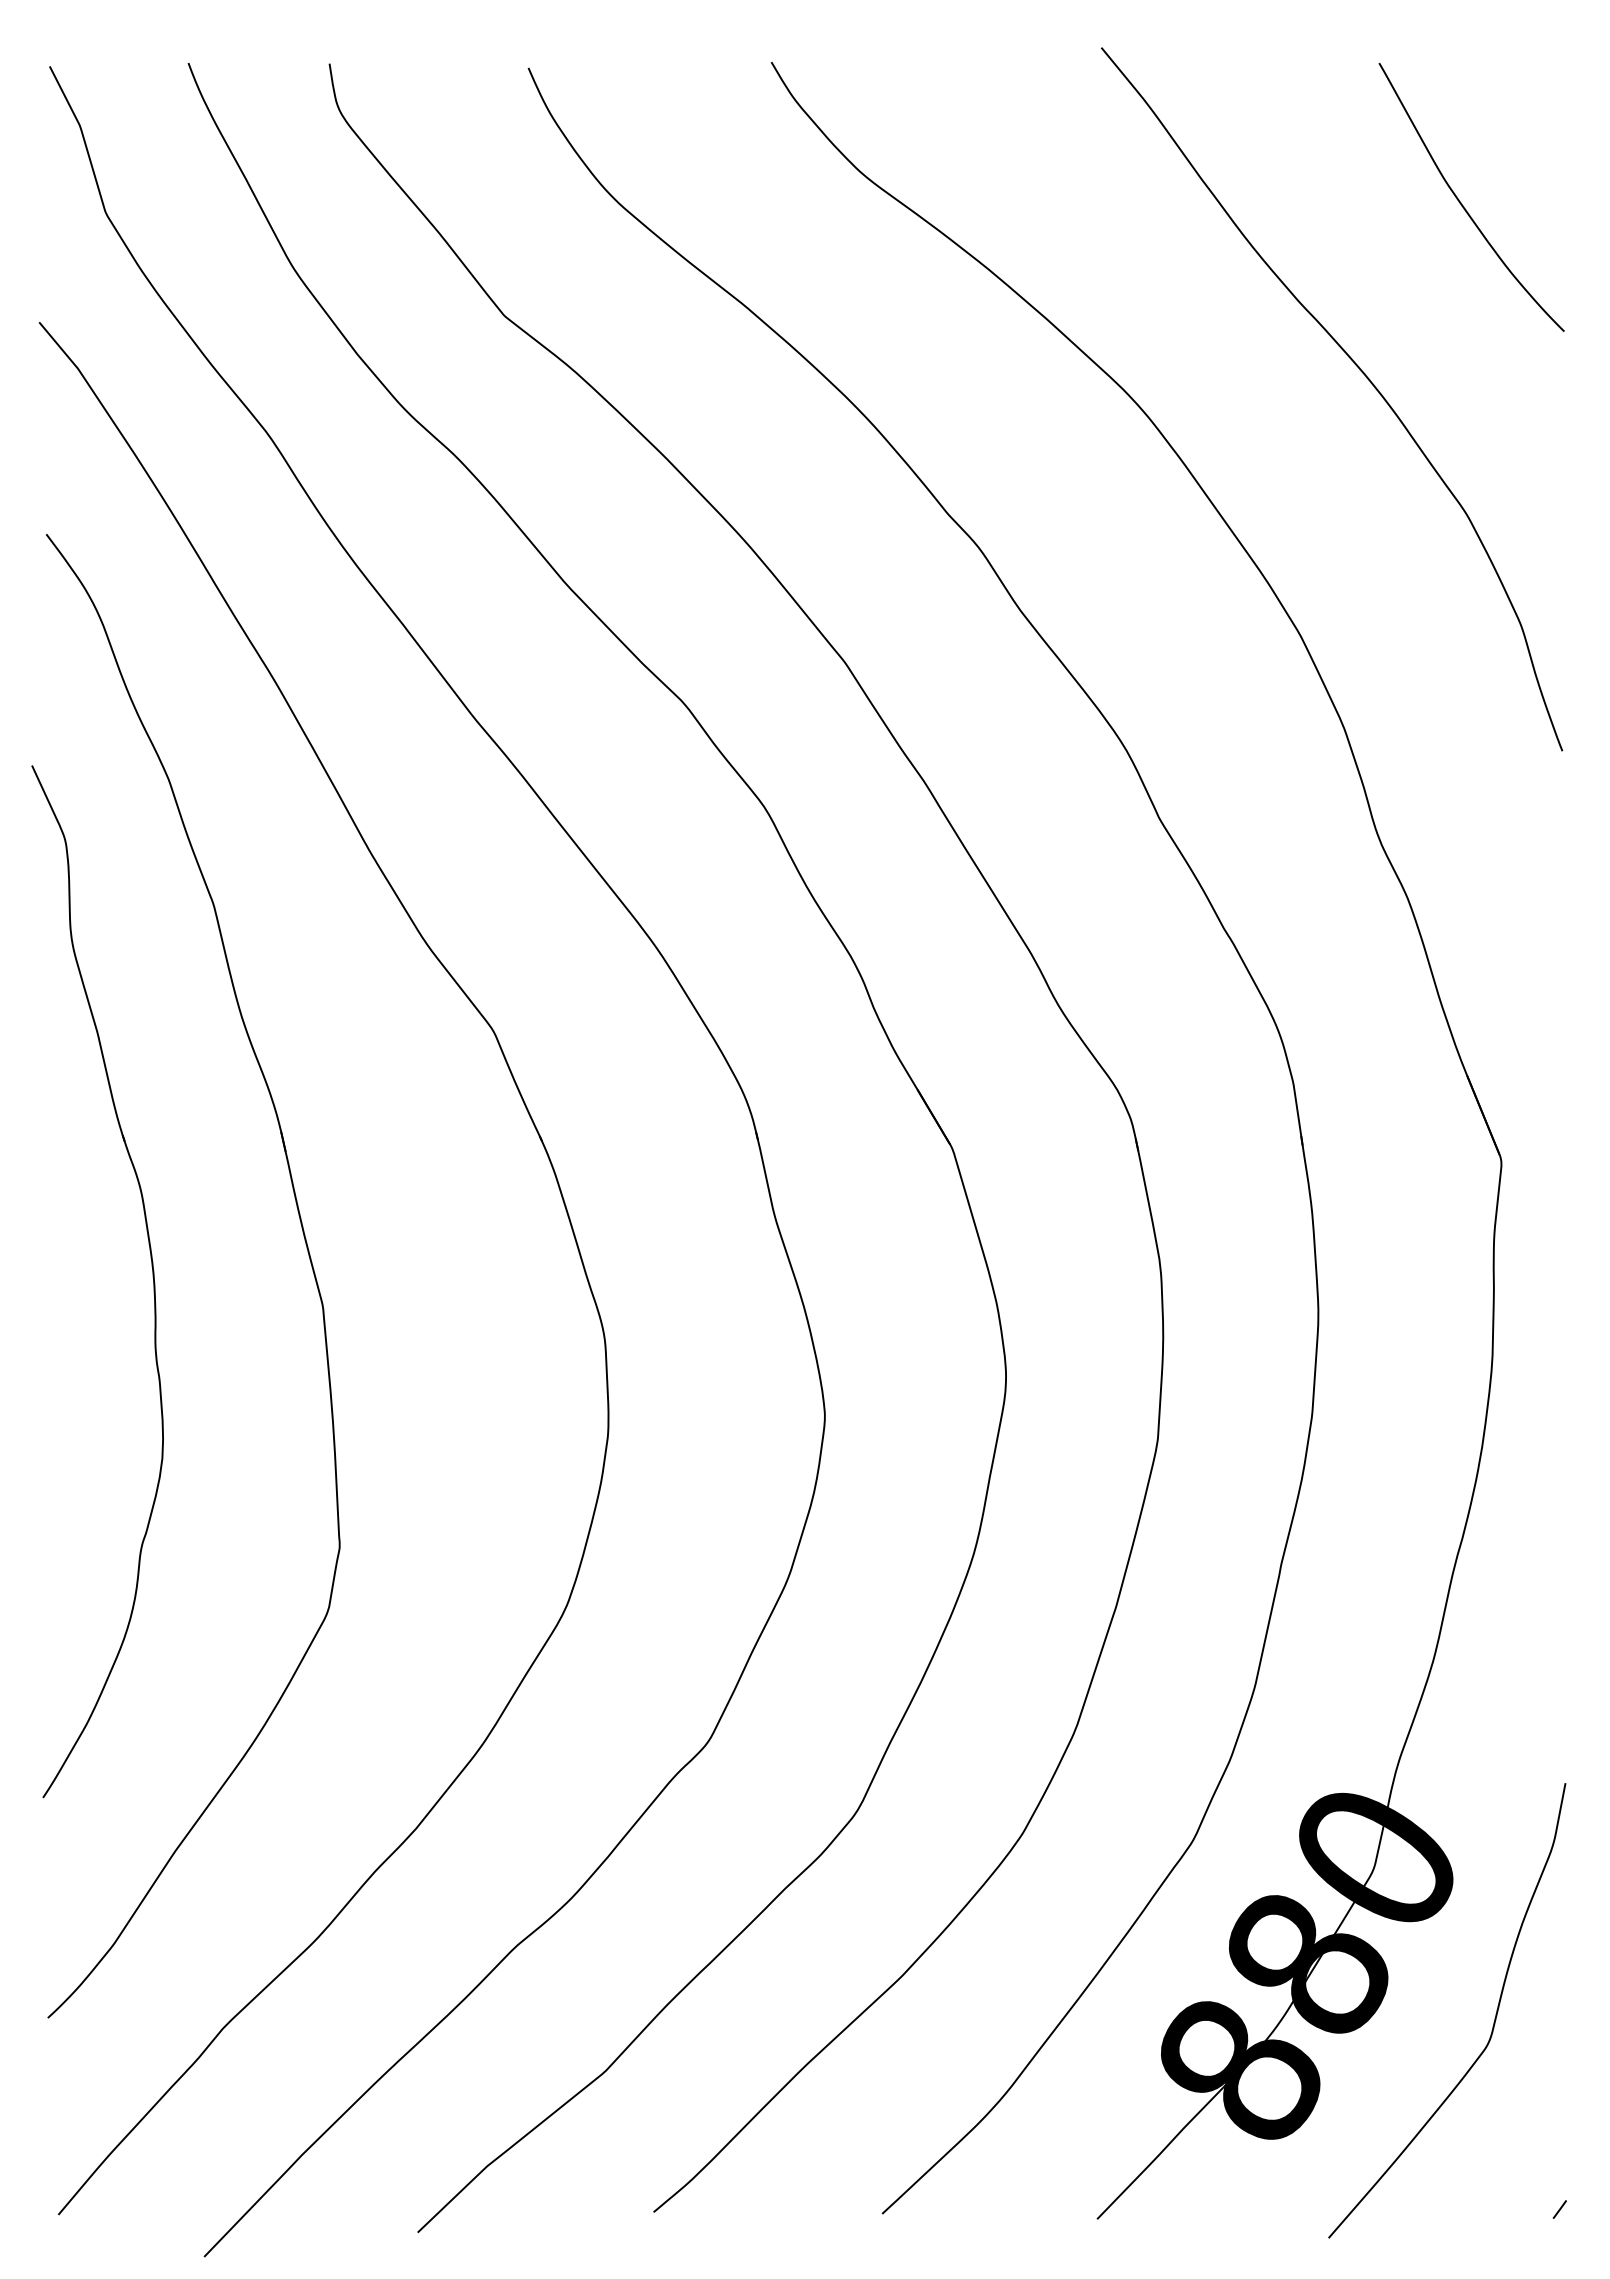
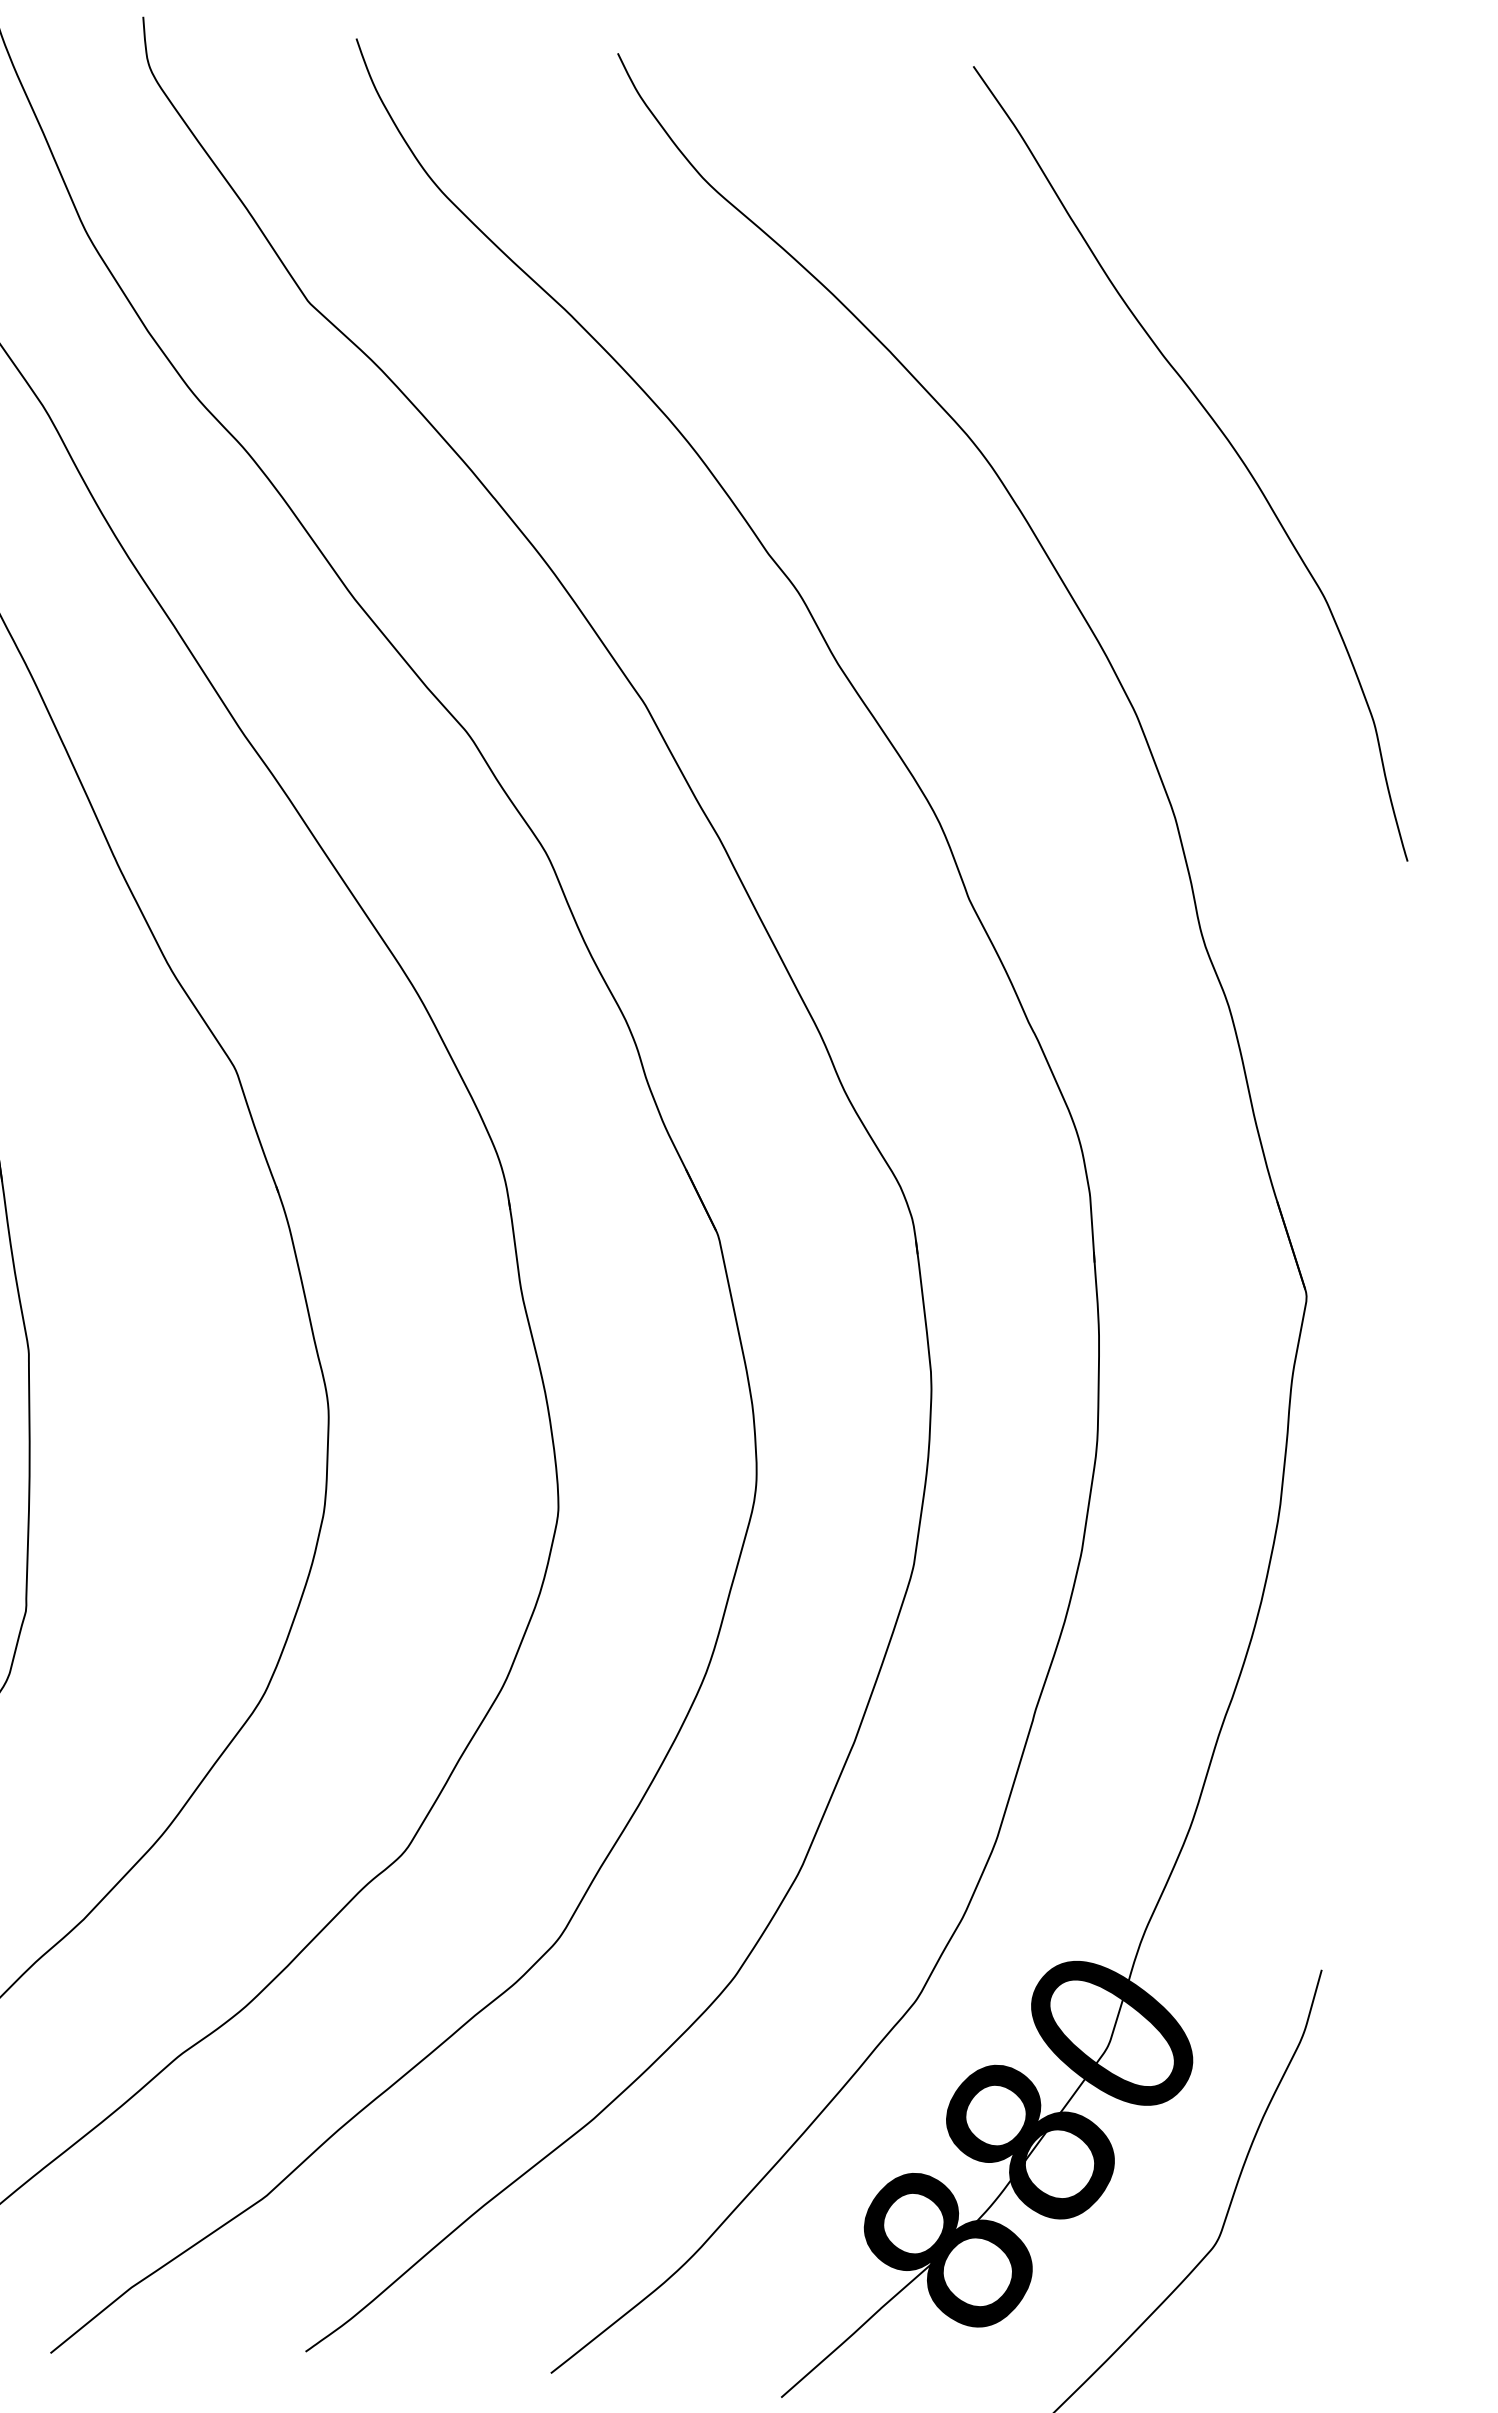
curve: (1461, 202) -> (1346, 263), removed

